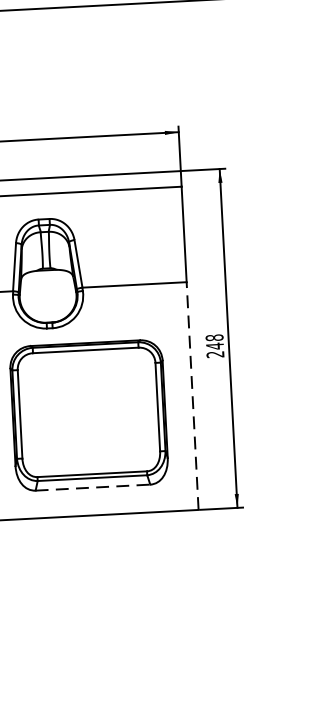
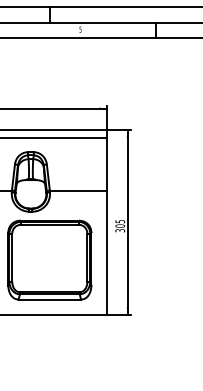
text: (215, 345) -> (120, 225), 248 -> 305
line: (192, 395) -> (106, 252), dashed -> solid
line: (94, 487) -> (50, 299), dashed -> solid

